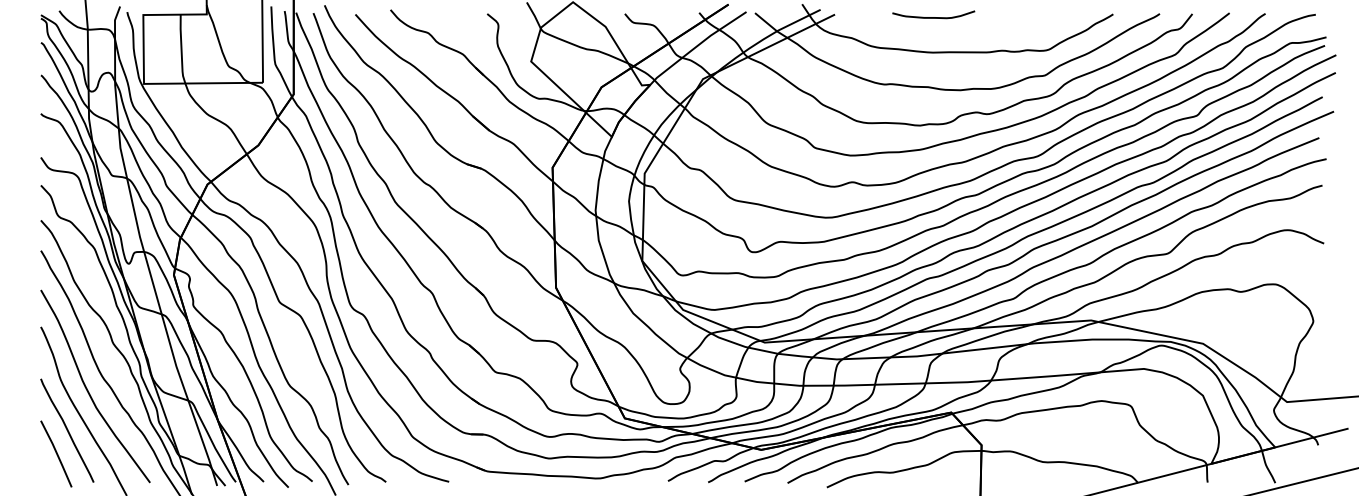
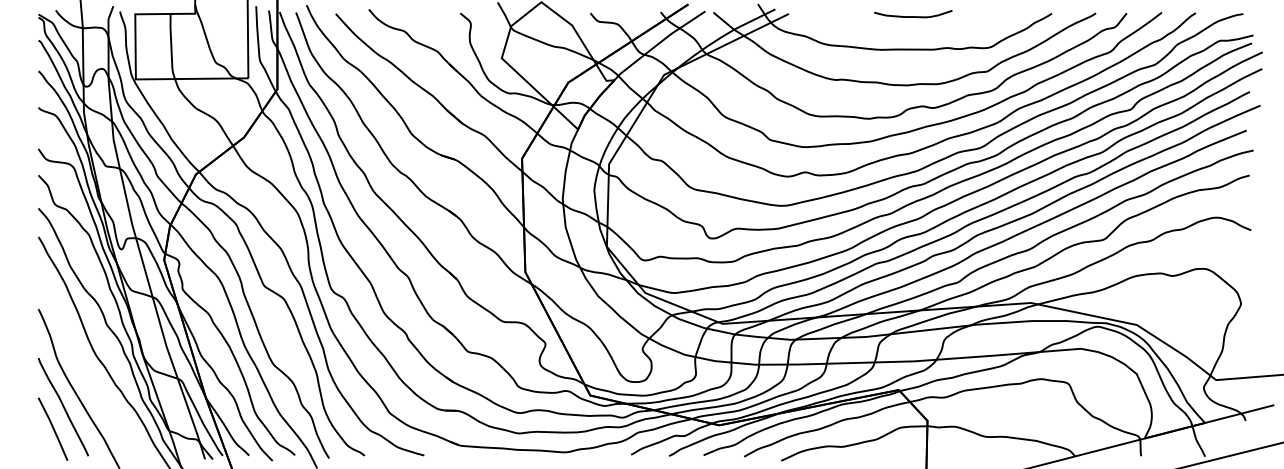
curve: (933, 17) -> (913, 16), moved
curve: (88, 389) -> (83, 368), removed

